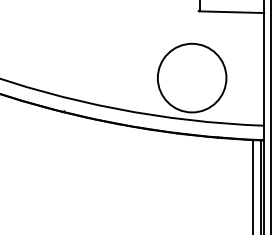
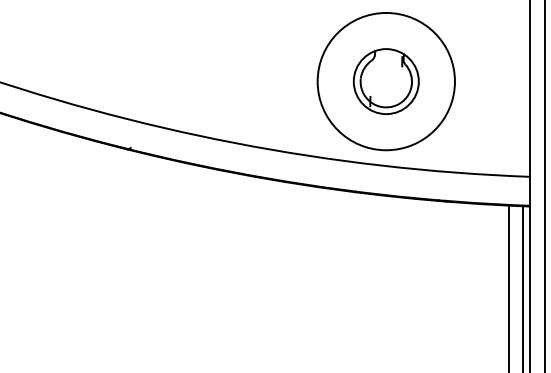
part: (192, 78) -> (387, 82), added

